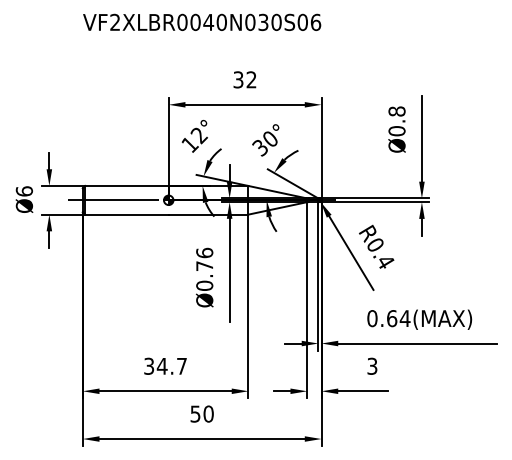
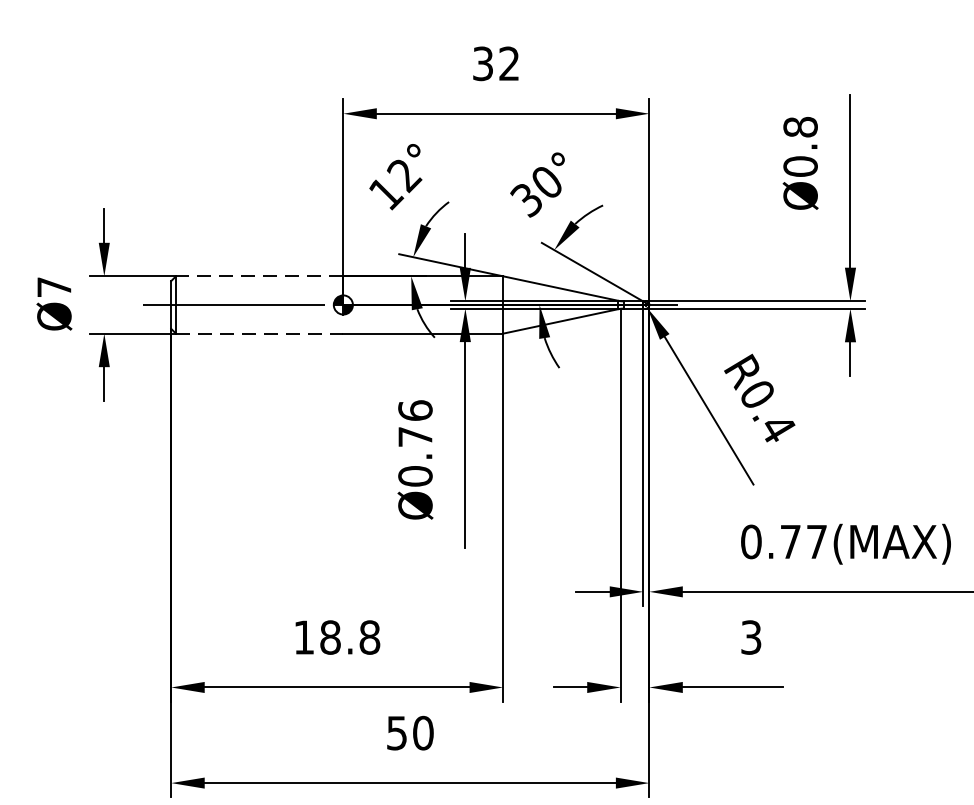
line: (126, 185) -> (258, 275), solid -> dashed
text: (23, 191) -> (52, 287), Ø6 -> Ø7
line: (126, 214) -> (258, 333), solid -> dashed
text: (398, 318) -> (803, 541), 0.64(MAX) -> 0.77(MAX)
text: (165, 365) -> (336, 635), 34.7 -> 18.8

